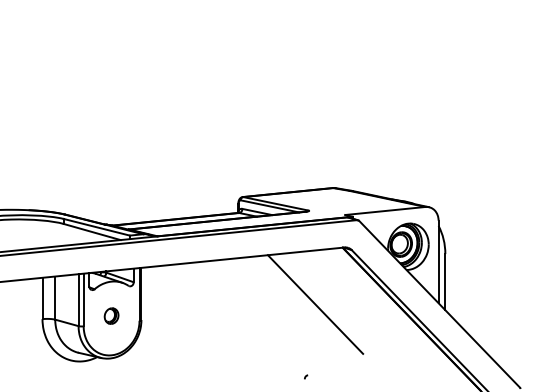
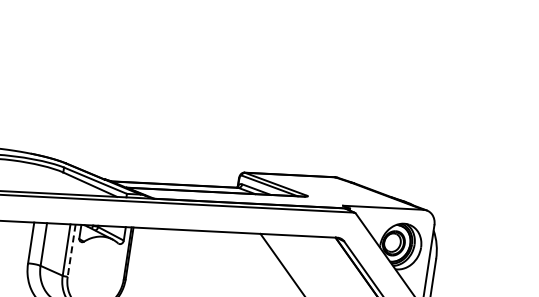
line: (83, 300) -> (71, 251), solid -> dashed
part: (111, 315) -> (96, 270), removed

